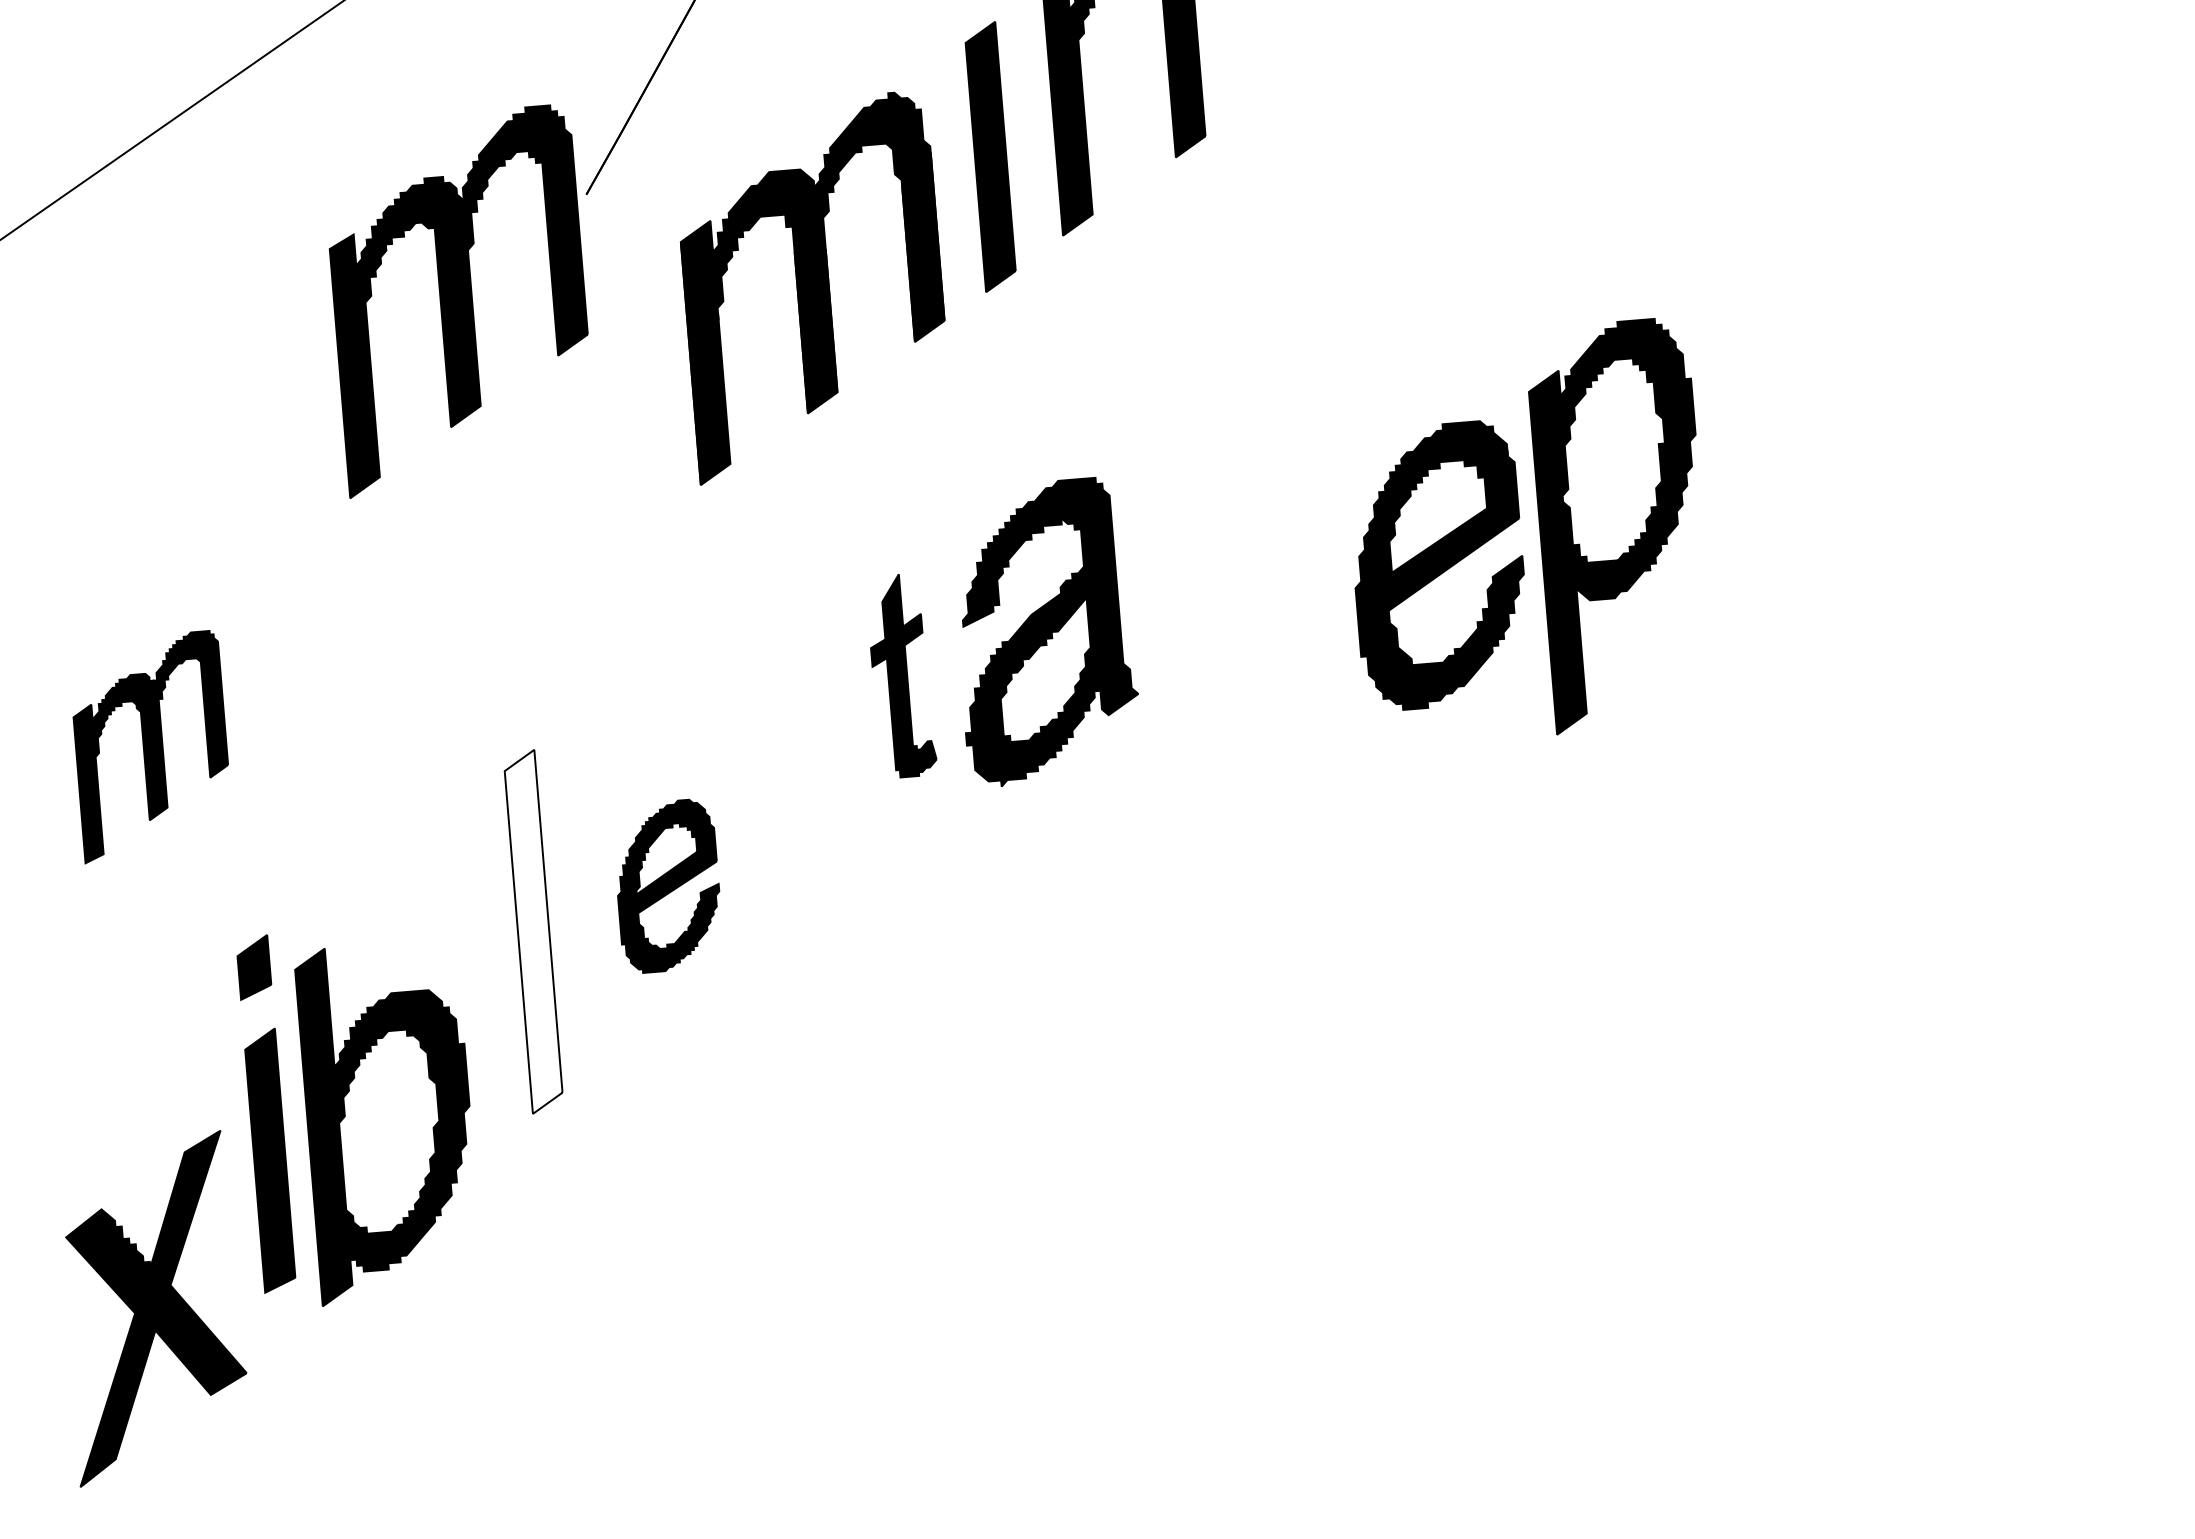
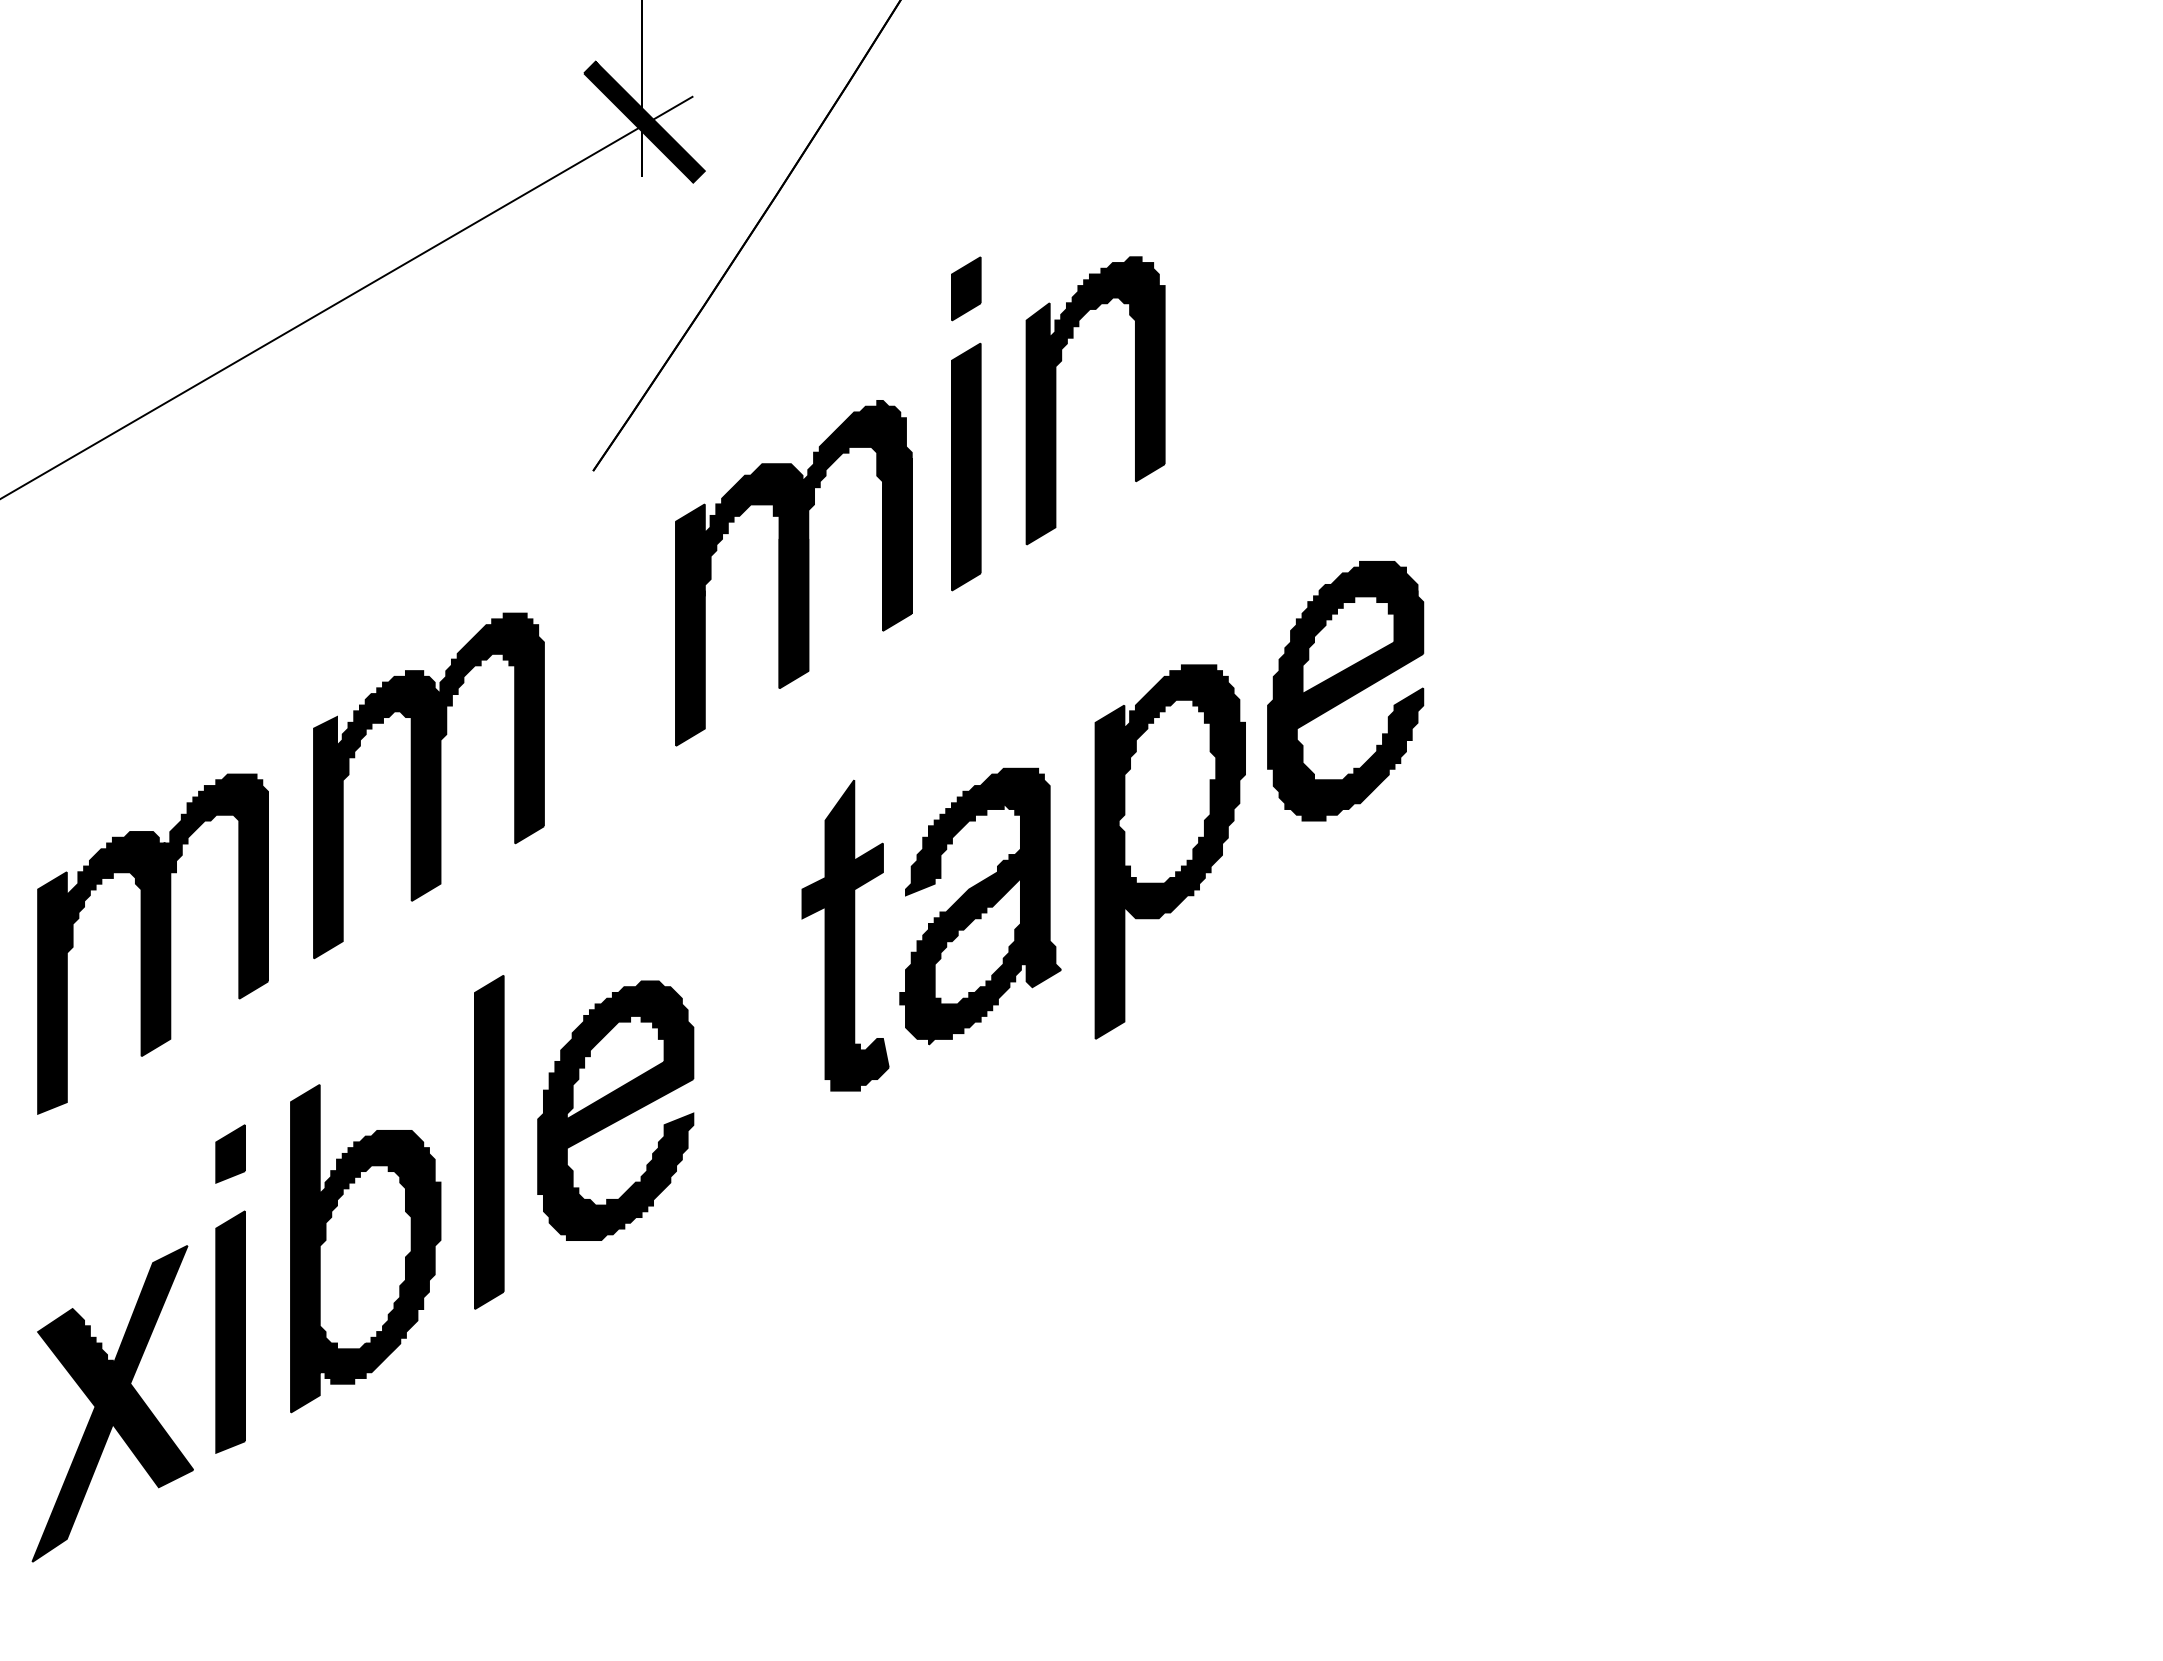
part: (459, 300) -> (428, 785), moved
part: (1620, 524) -> (1169, 851), moved
part: (1438, 566) -> (1345, 691), moved
part: (901, 675) -> (845, 935), size x1.67
part: (150, 746) -> (152, 943), size x1.67
part: (667, 886) -> (615, 1110), size x1.67
fill: (532, 932) -> (488, 1142), added
part: (388, 1121) -> (365, 1248), moved
part: (153, 1308) -> (112, 1403), moved

